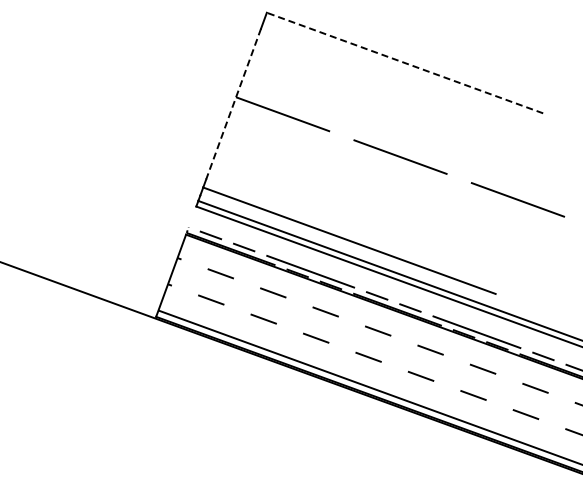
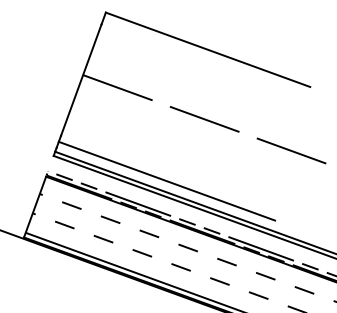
line: (404, 62) -> (207, 49), dashed -> solid
line: (233, 104) -> (81, 80), dashed -> solid

